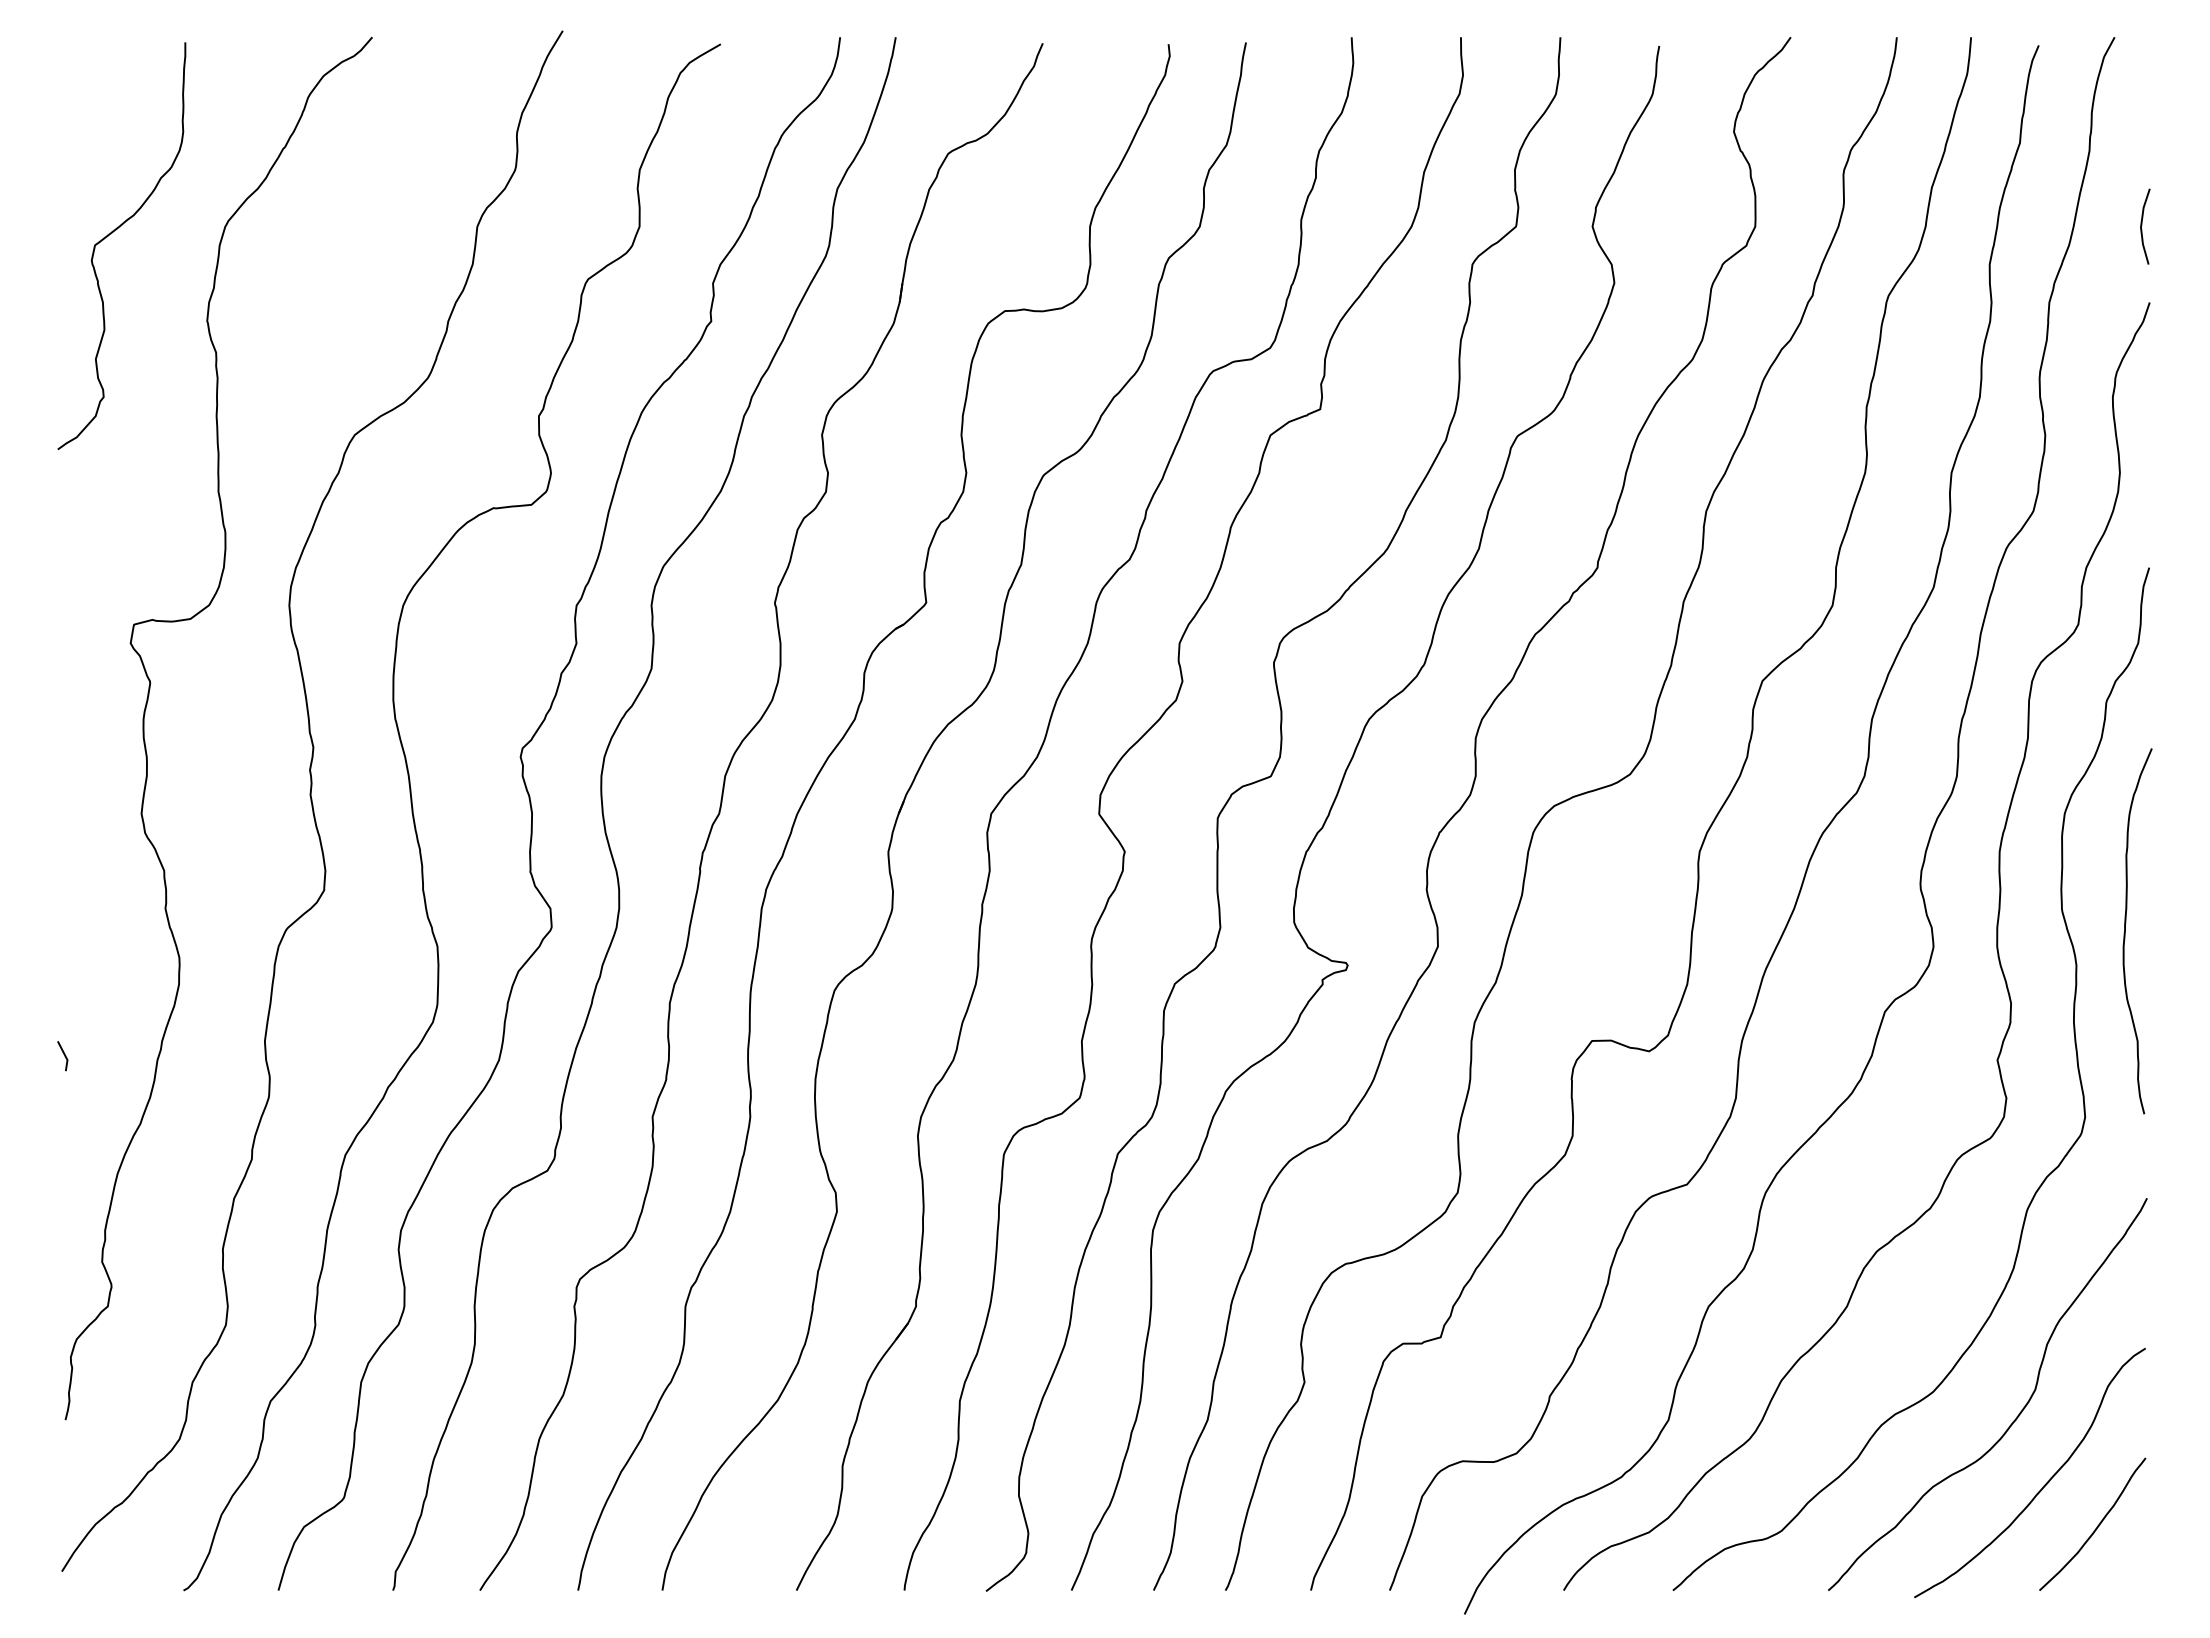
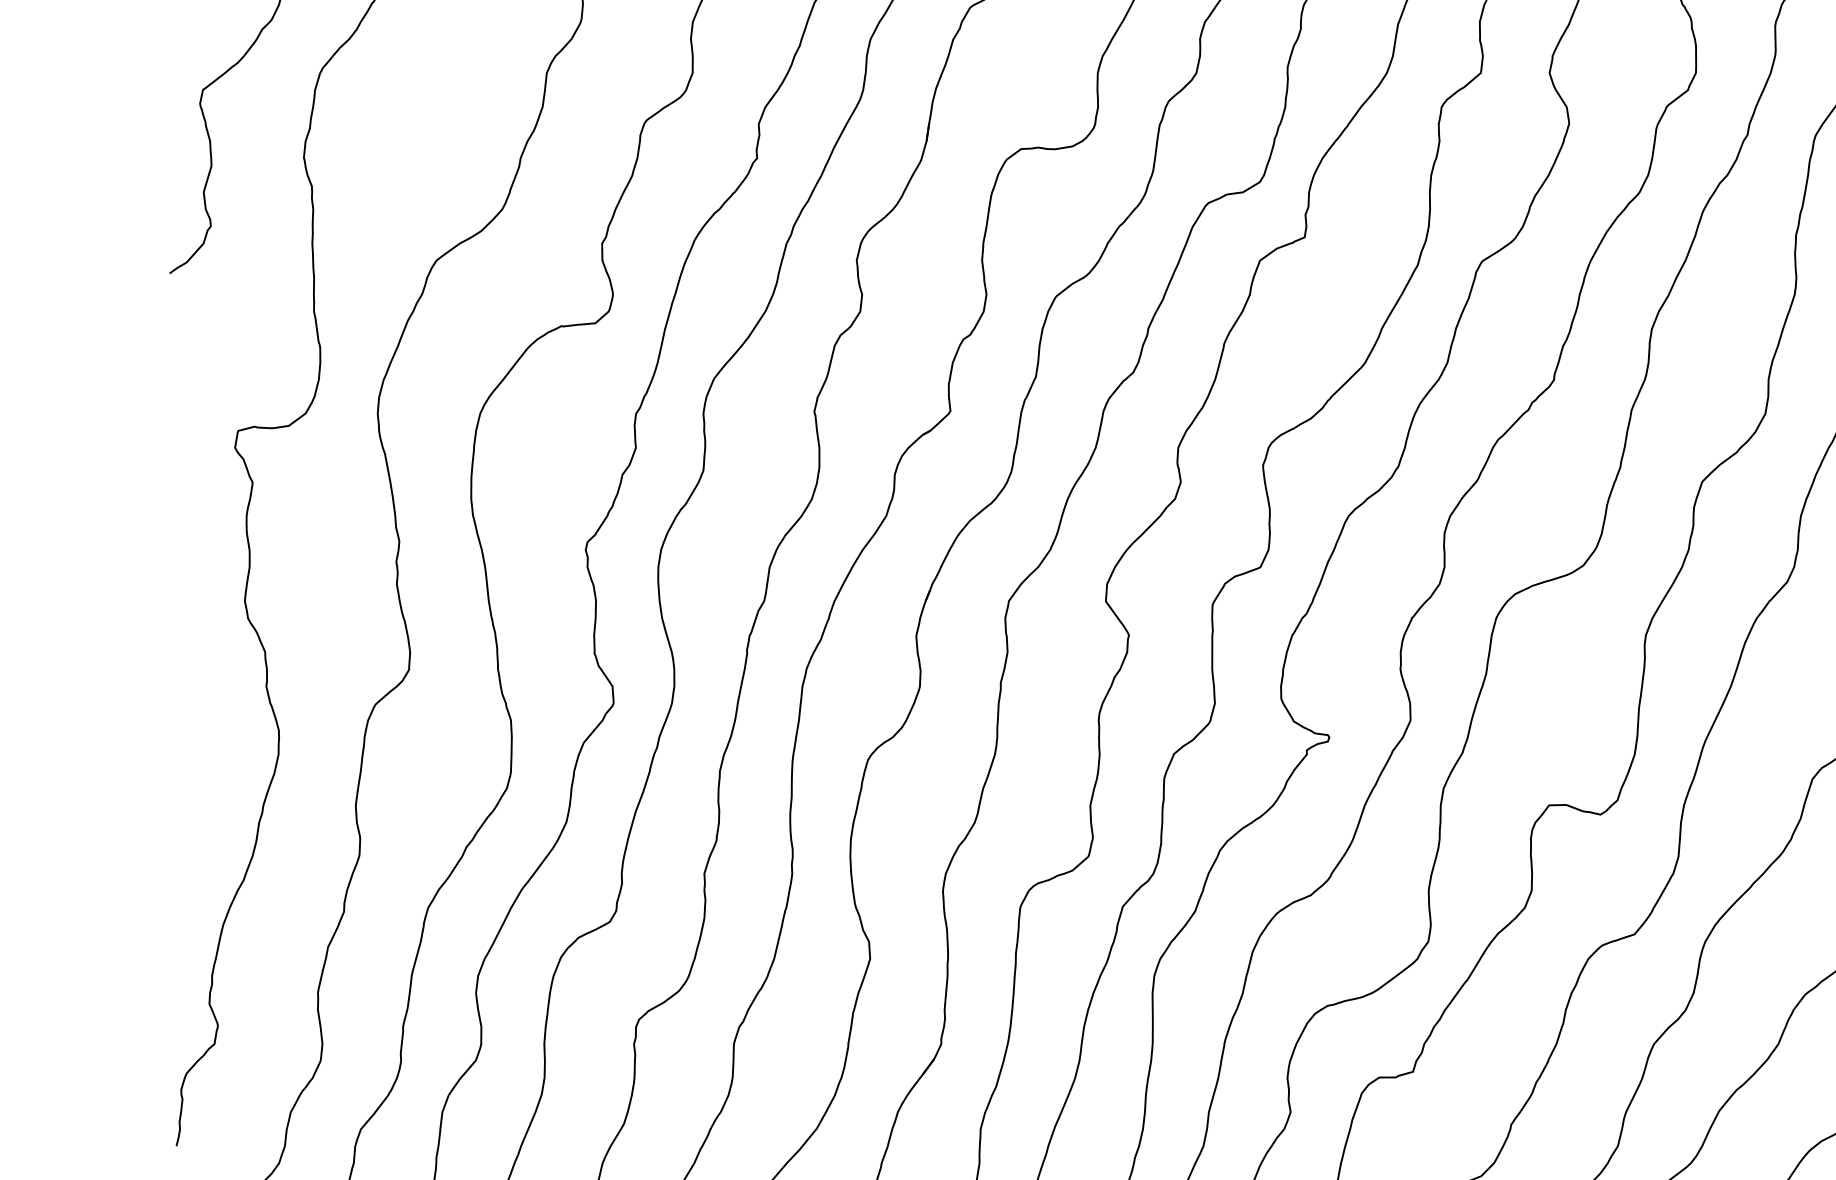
line: (64, 1056) -> (175, 819), removed

